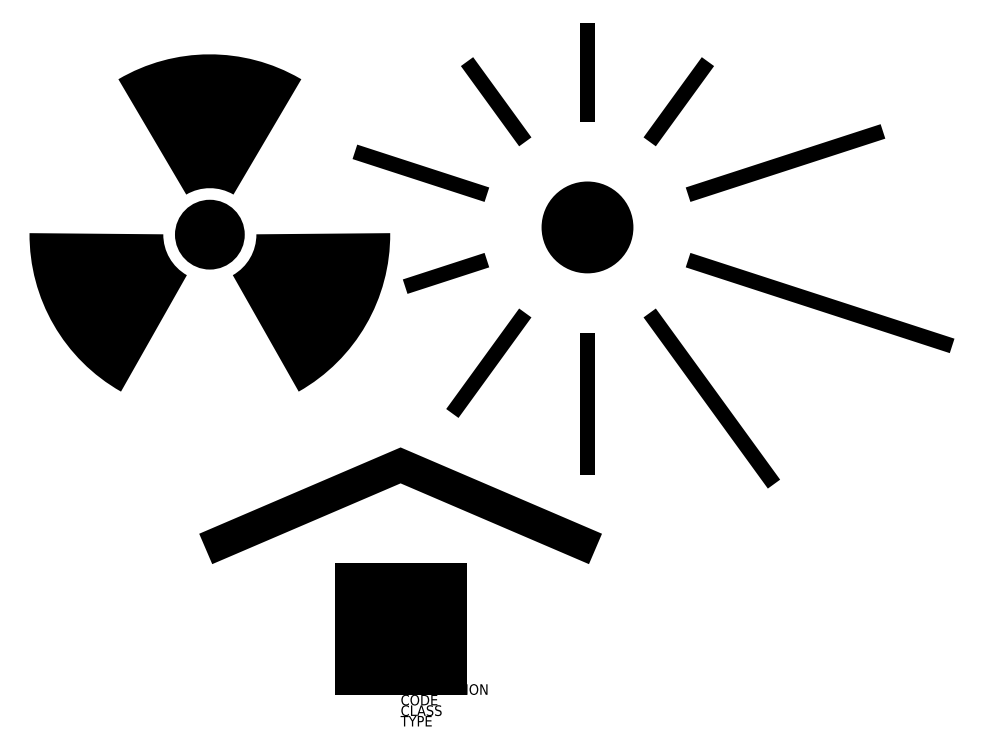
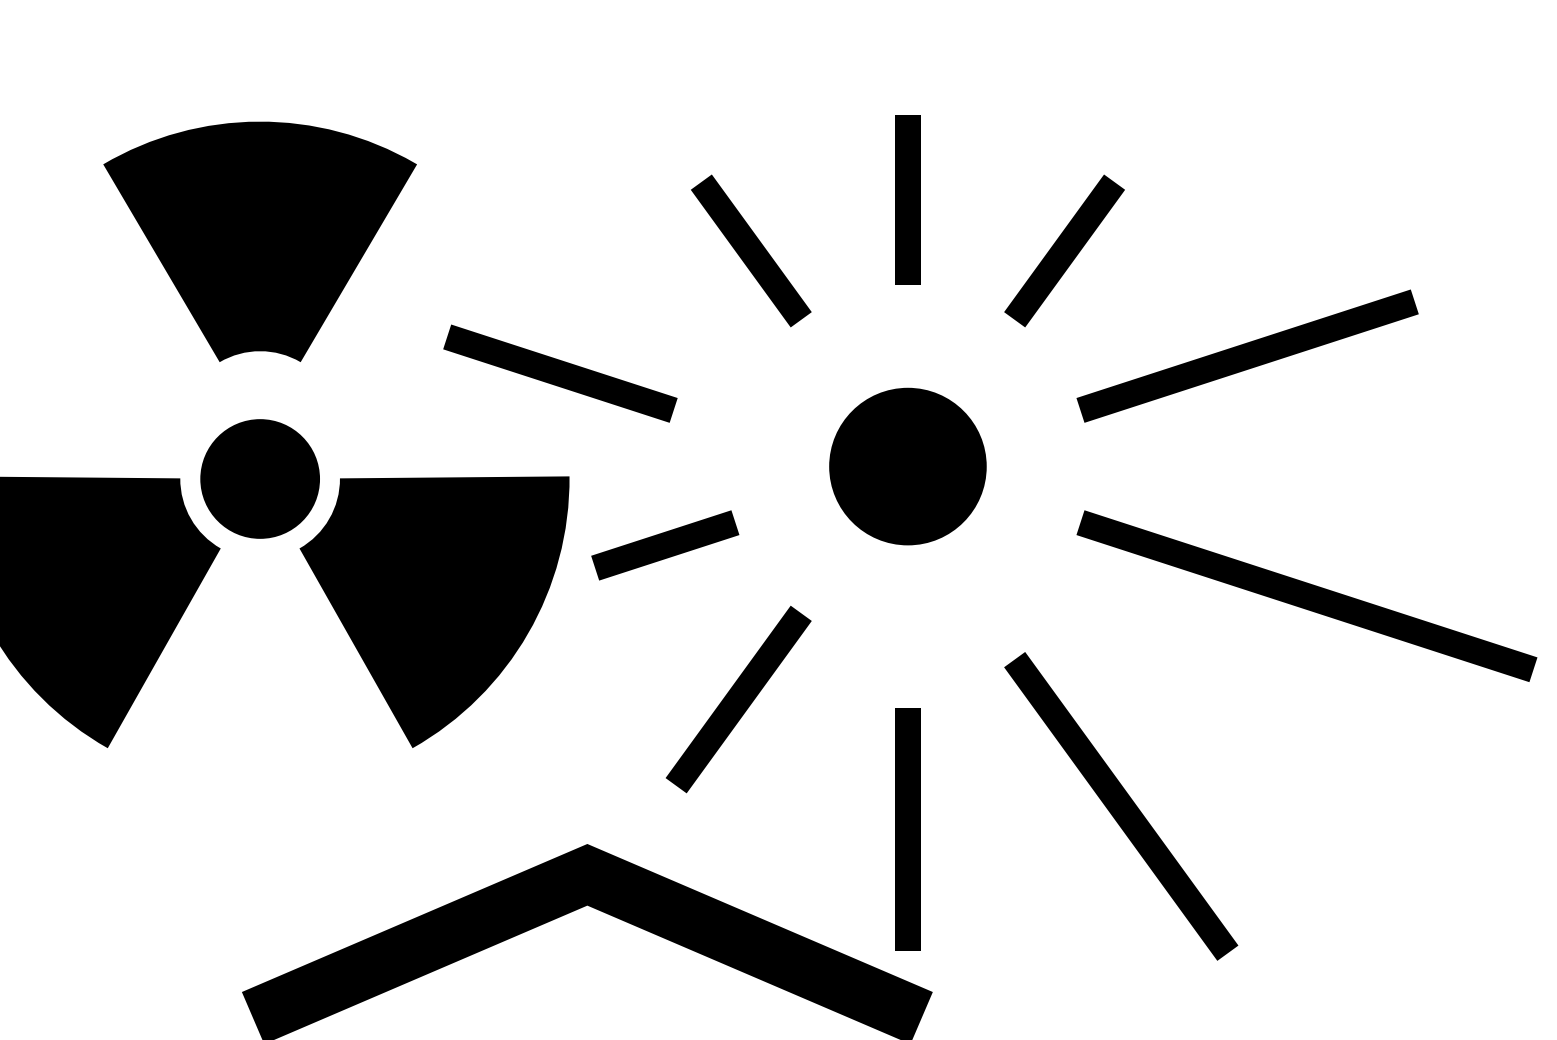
part: (209, 124) -> (259, 241), moved
line: (420, 172) -> (559, 372), moved
line: (711, 398) -> (1120, 806), moved
line: (587, 403) -> (907, 828), moved

